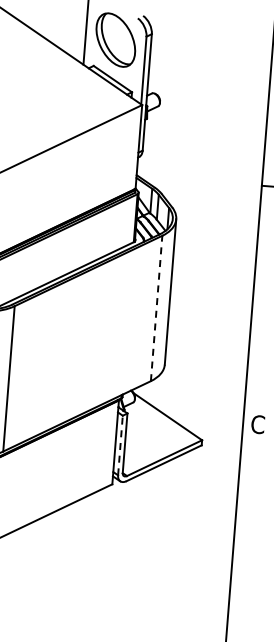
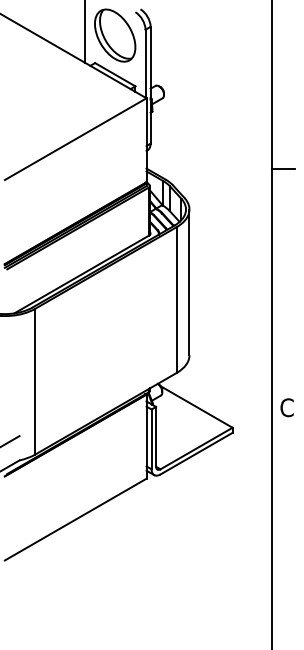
line: (156, 308) -> (176, 299), dashed -> solid
line: (120, 445) -> (151, 439), dashed -> solid

